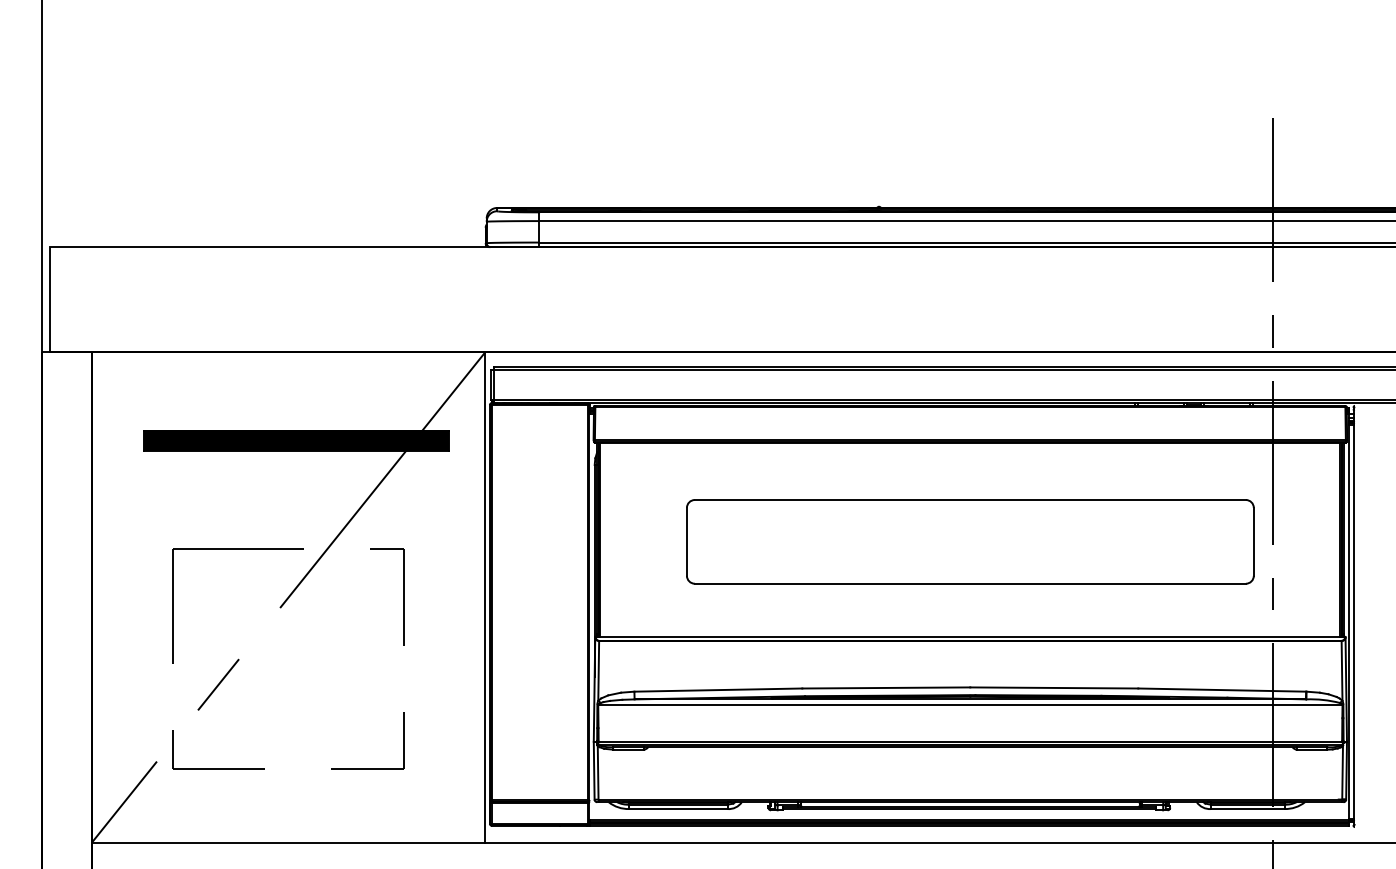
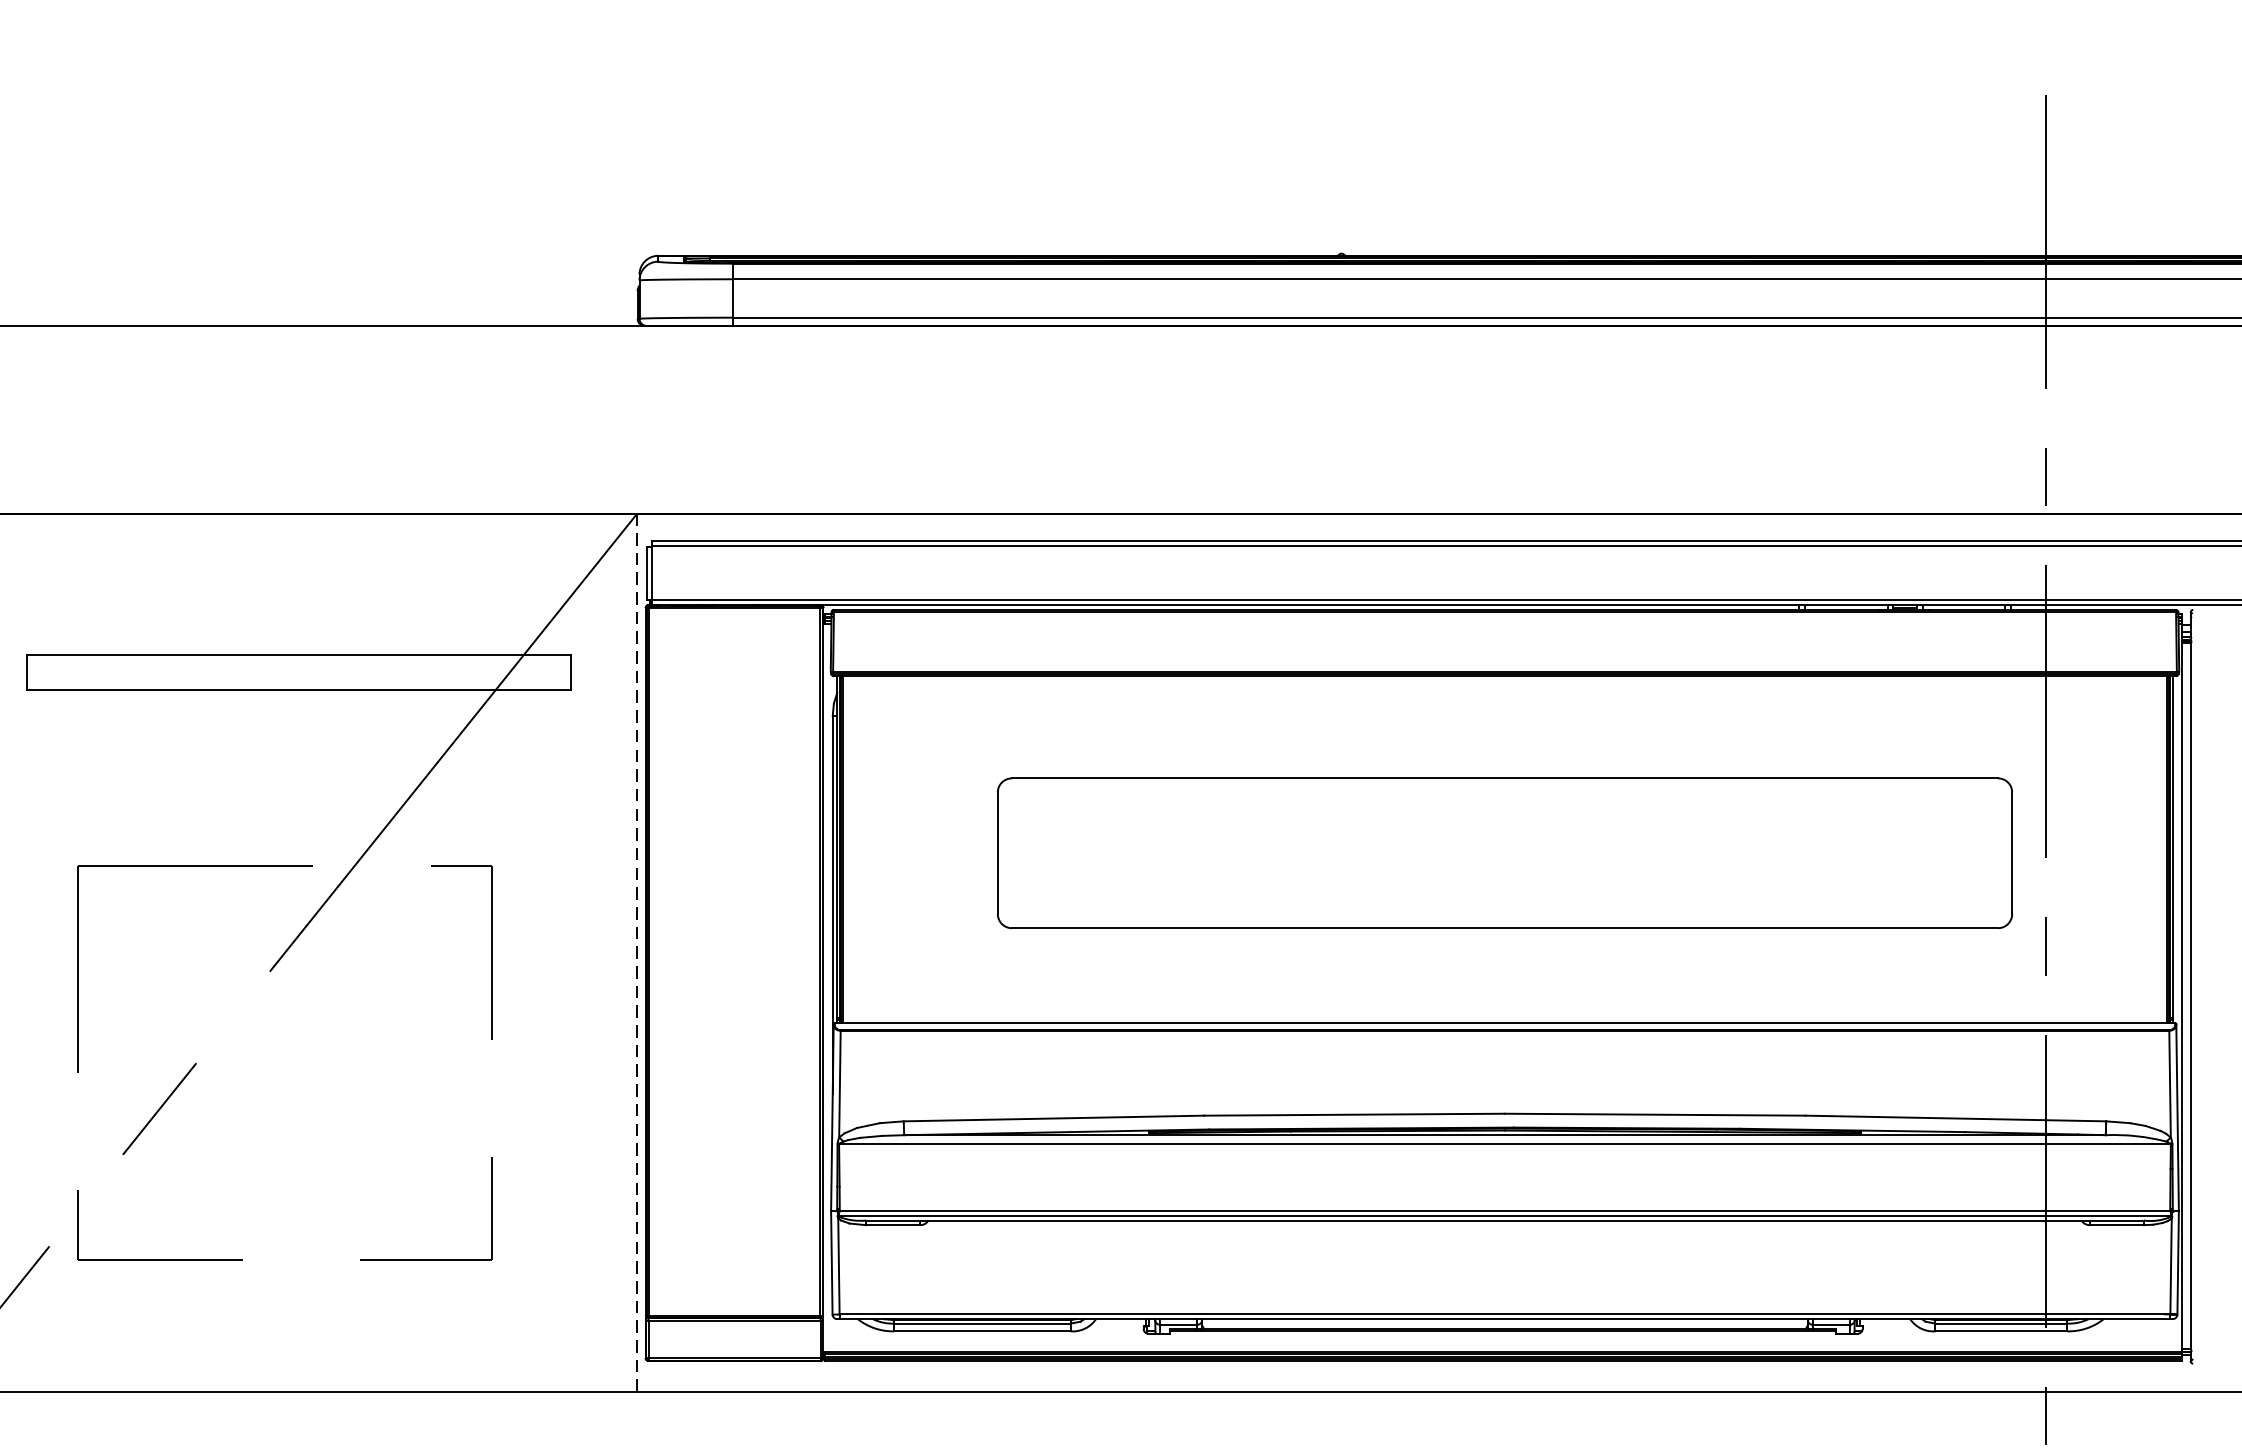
hatch: (296, 440) -> (299, 671), removed
line: (485, 597) -> (637, 952), solid -> dashed

